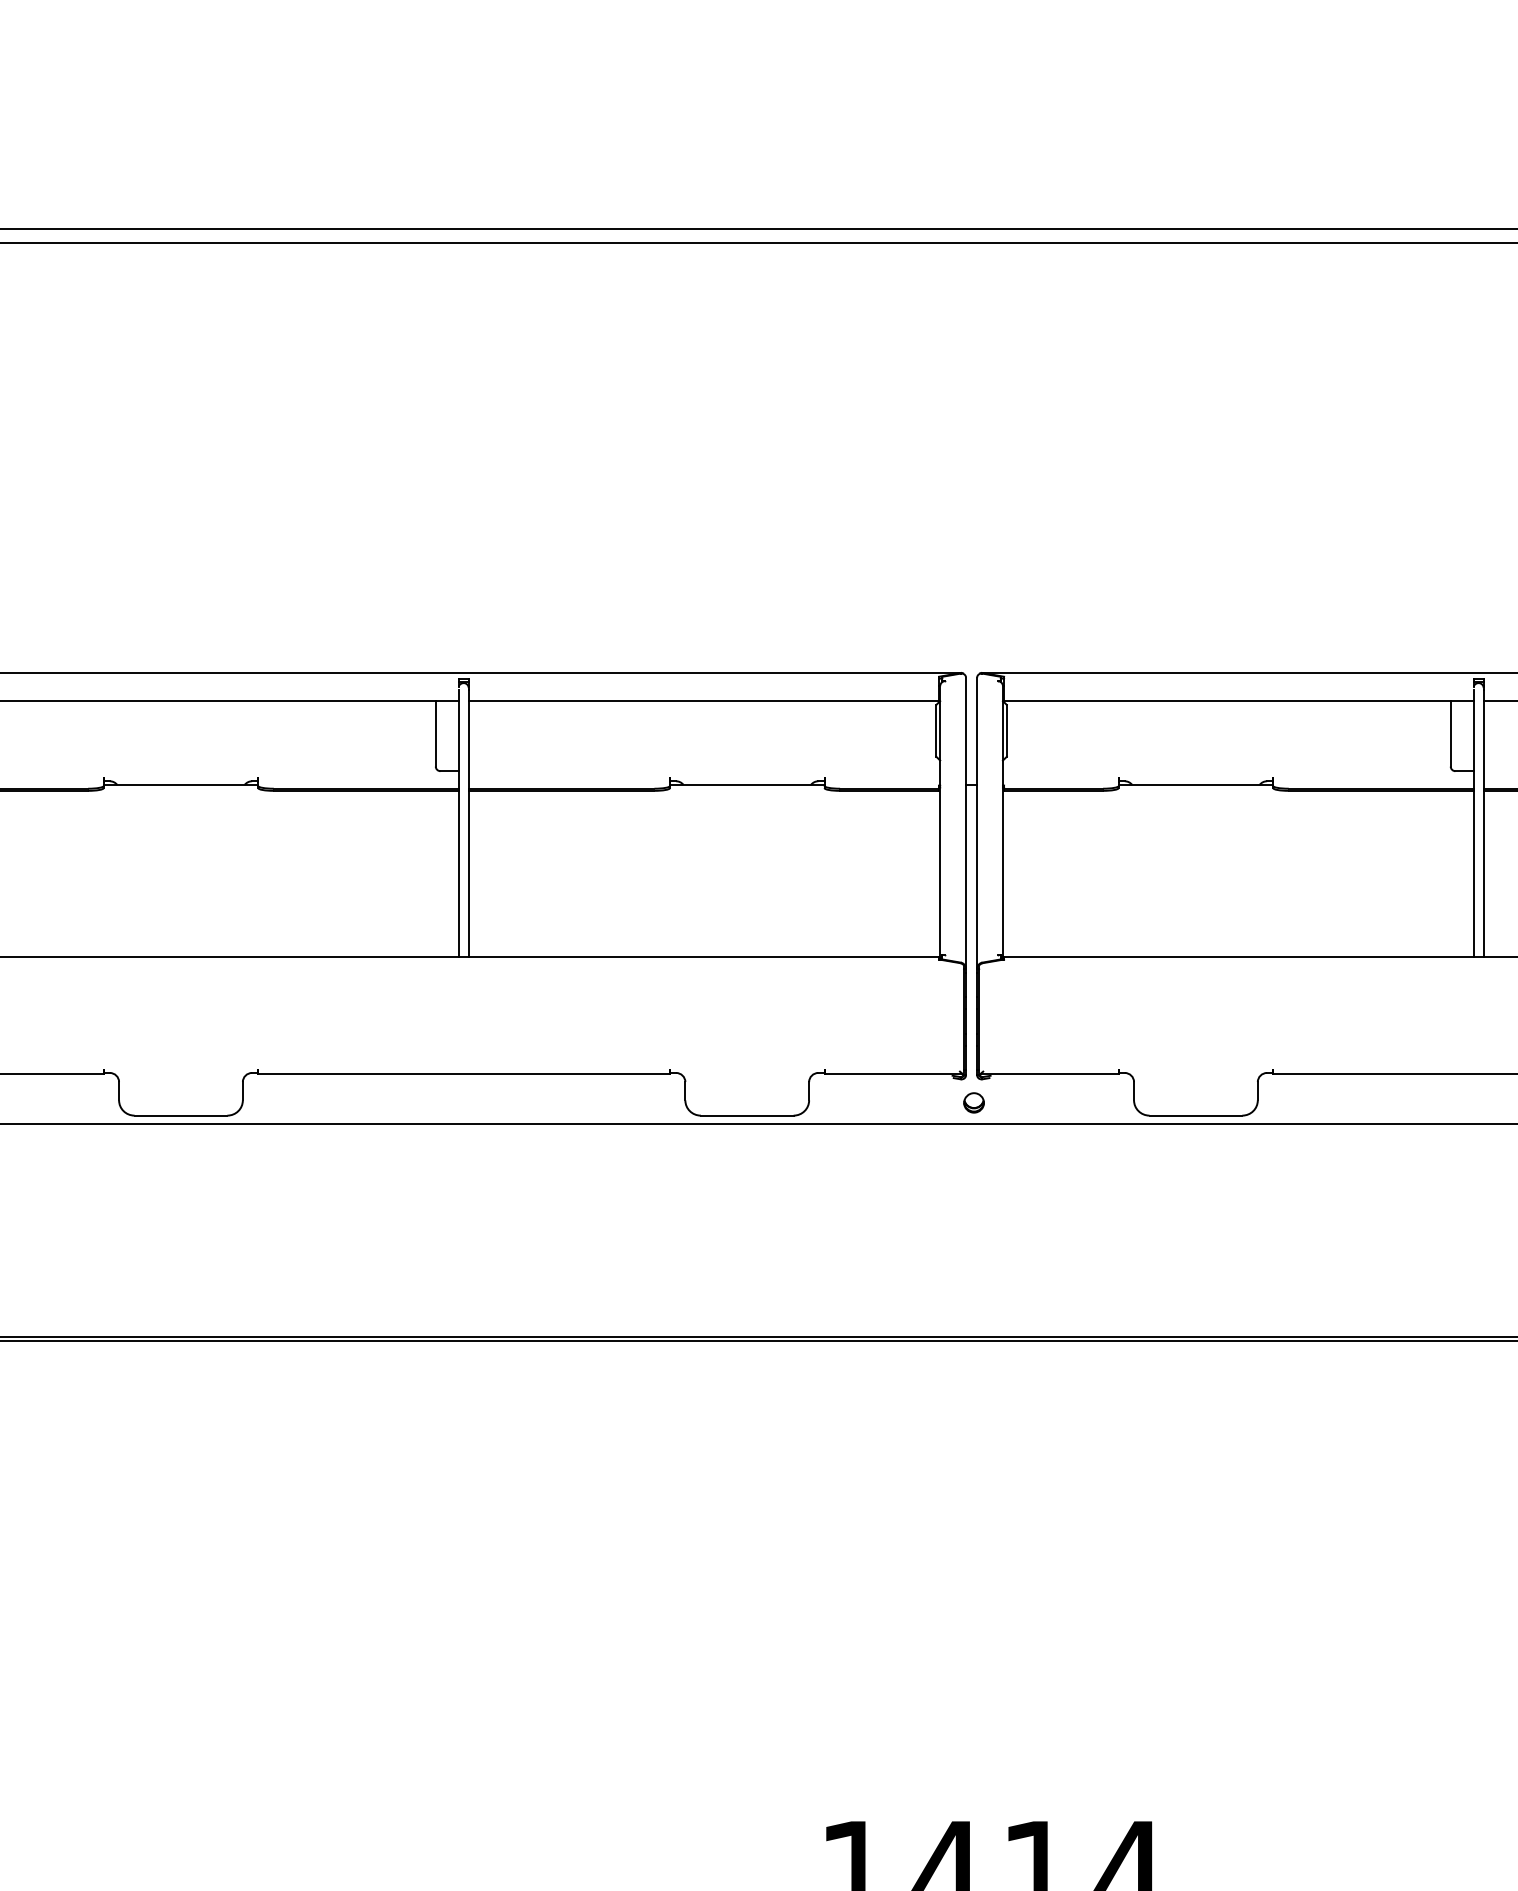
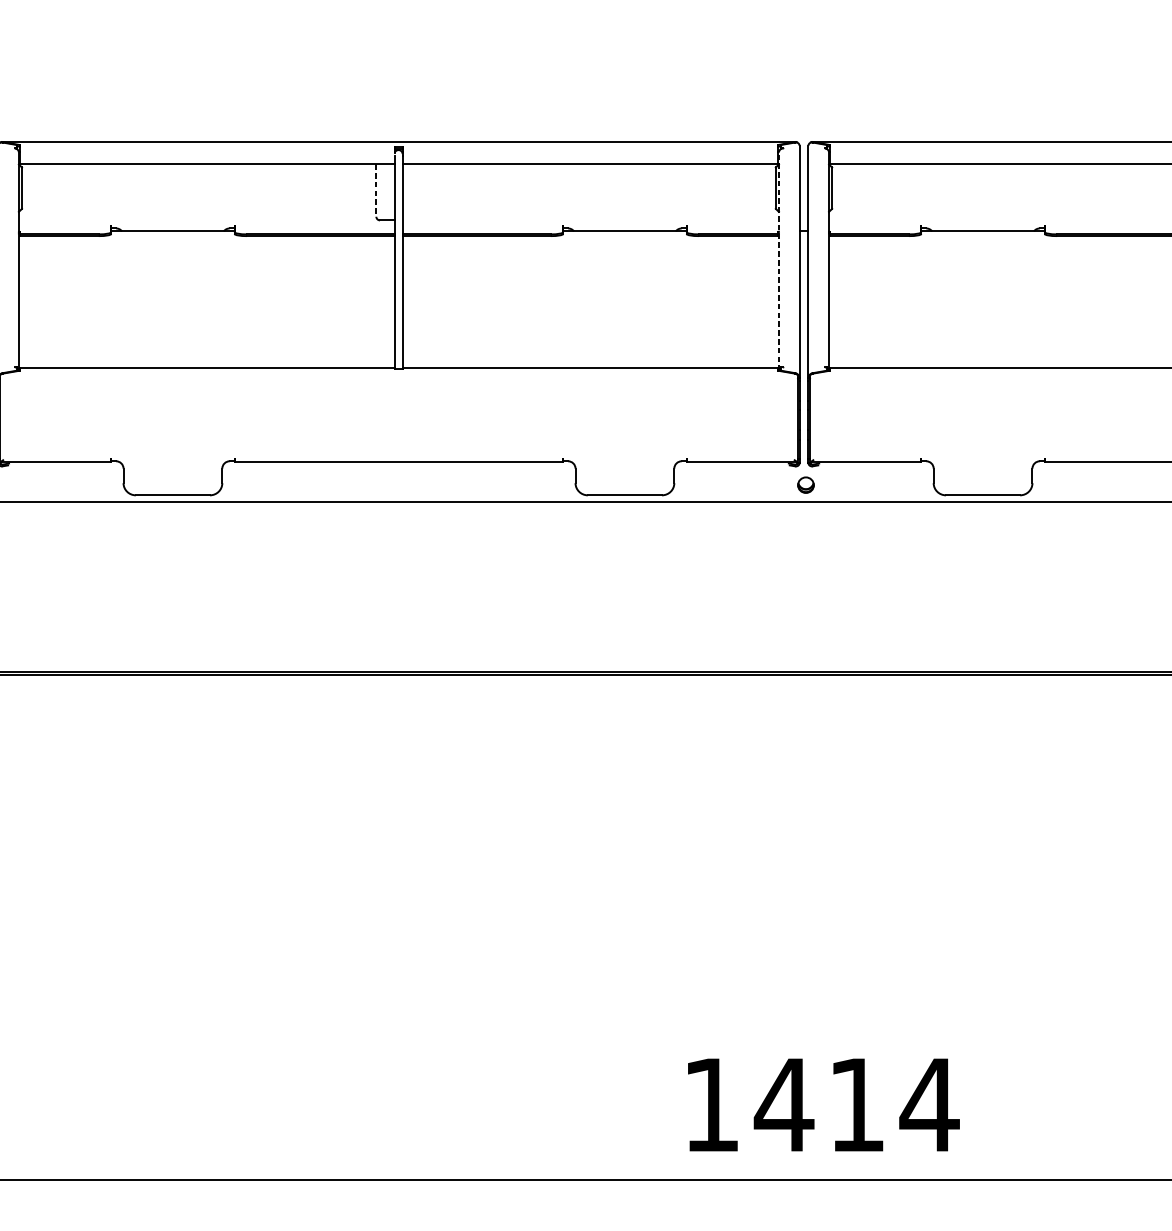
line: (435, 733) -> (376, 190), solid -> dashed
line: (940, 822) -> (779, 261), solid -> dashed

